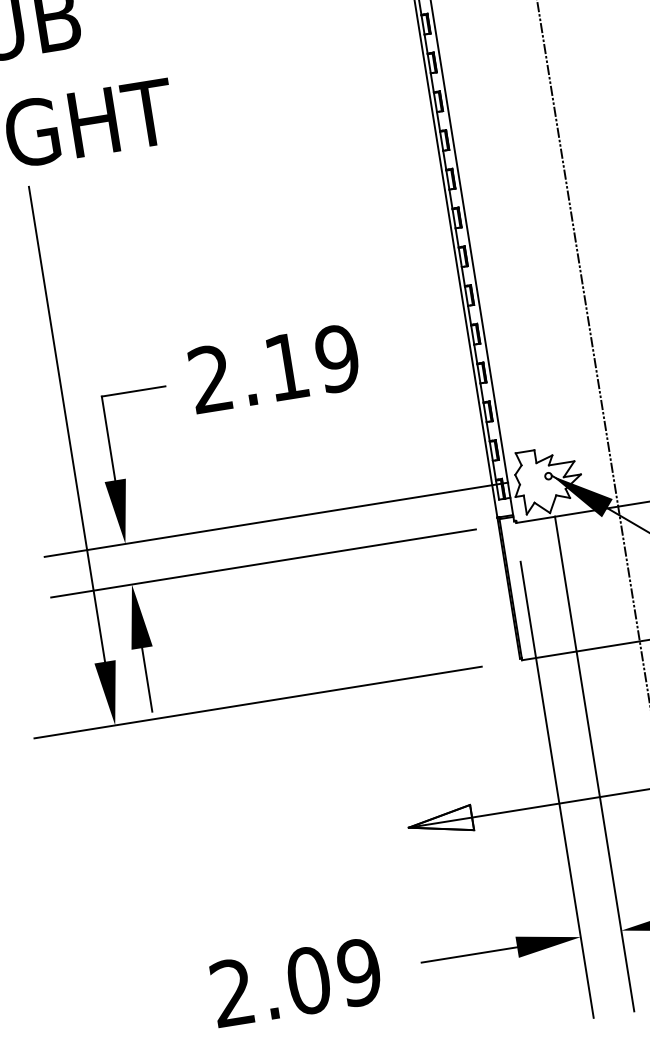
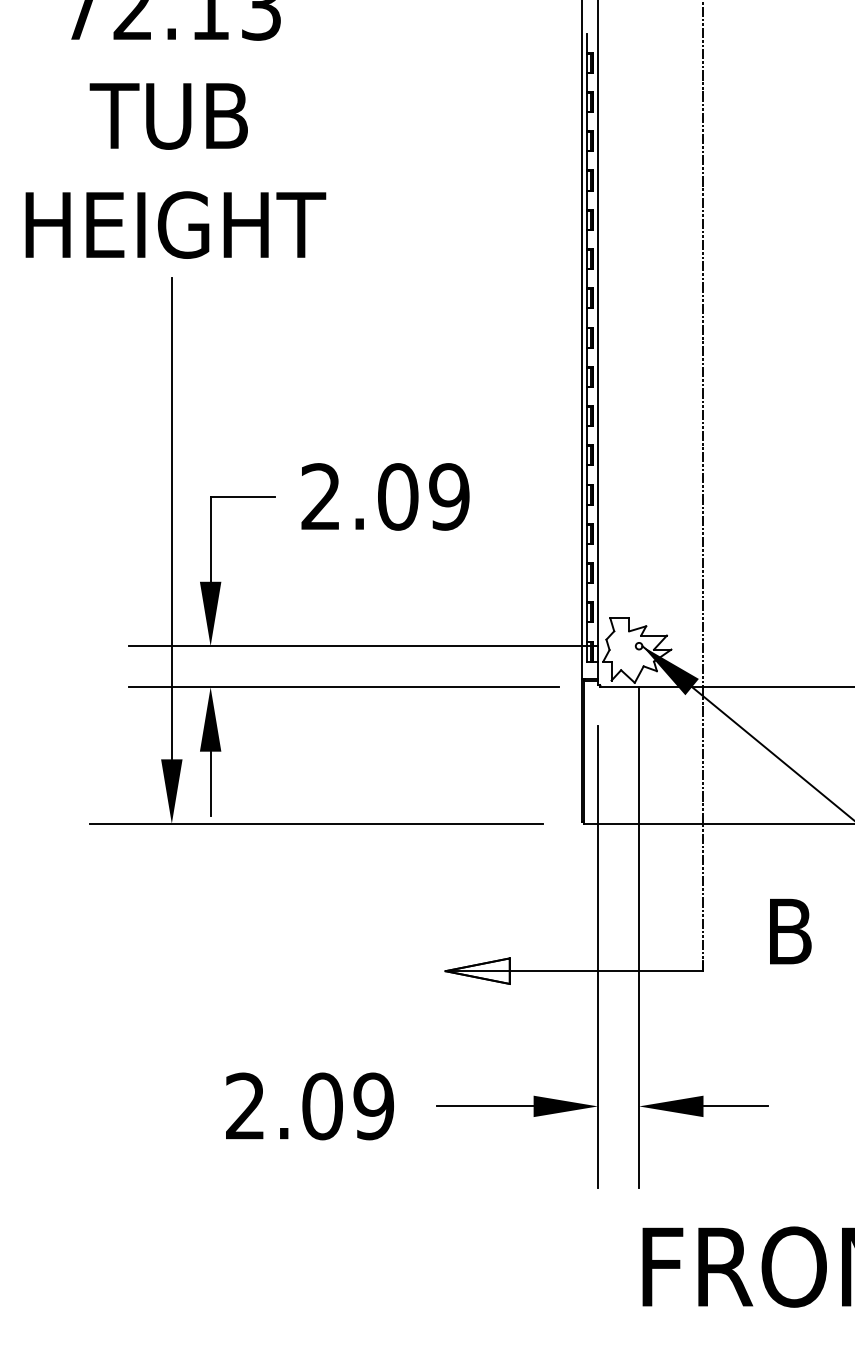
text: (287, 366) -> (398, 496), 2.19 -> 2.09

